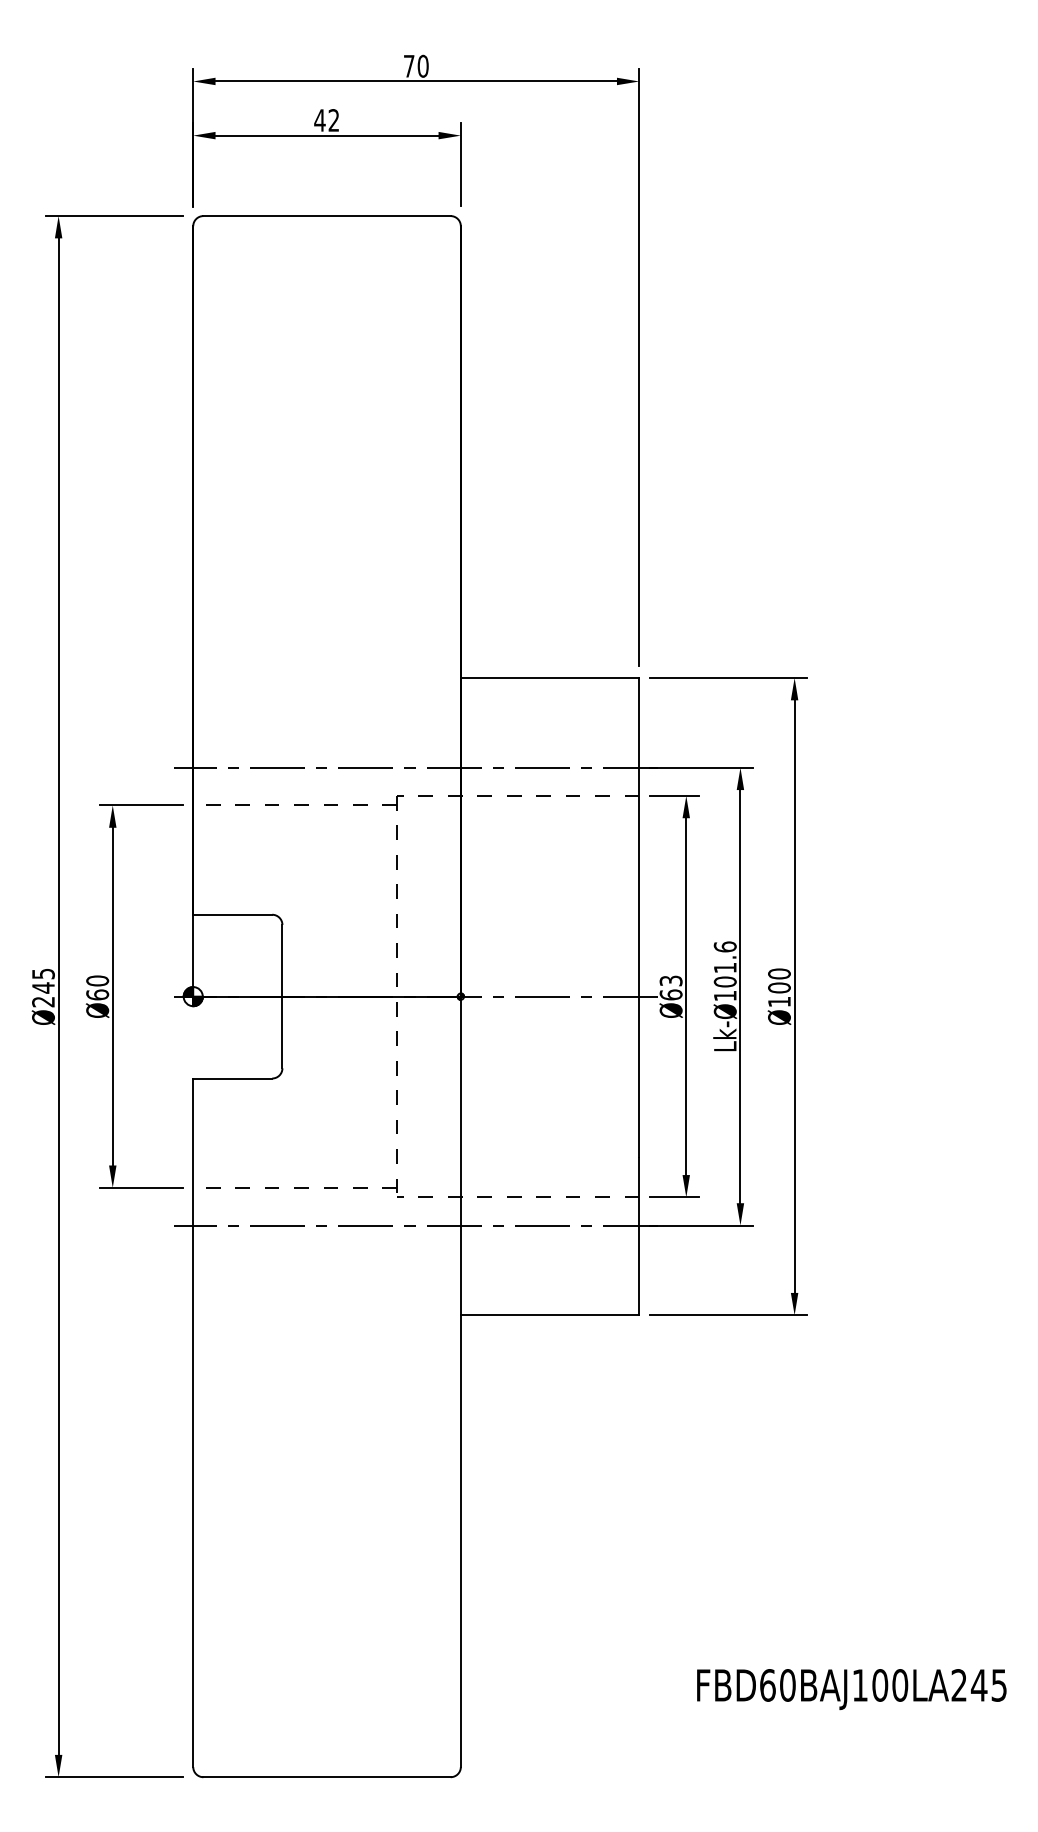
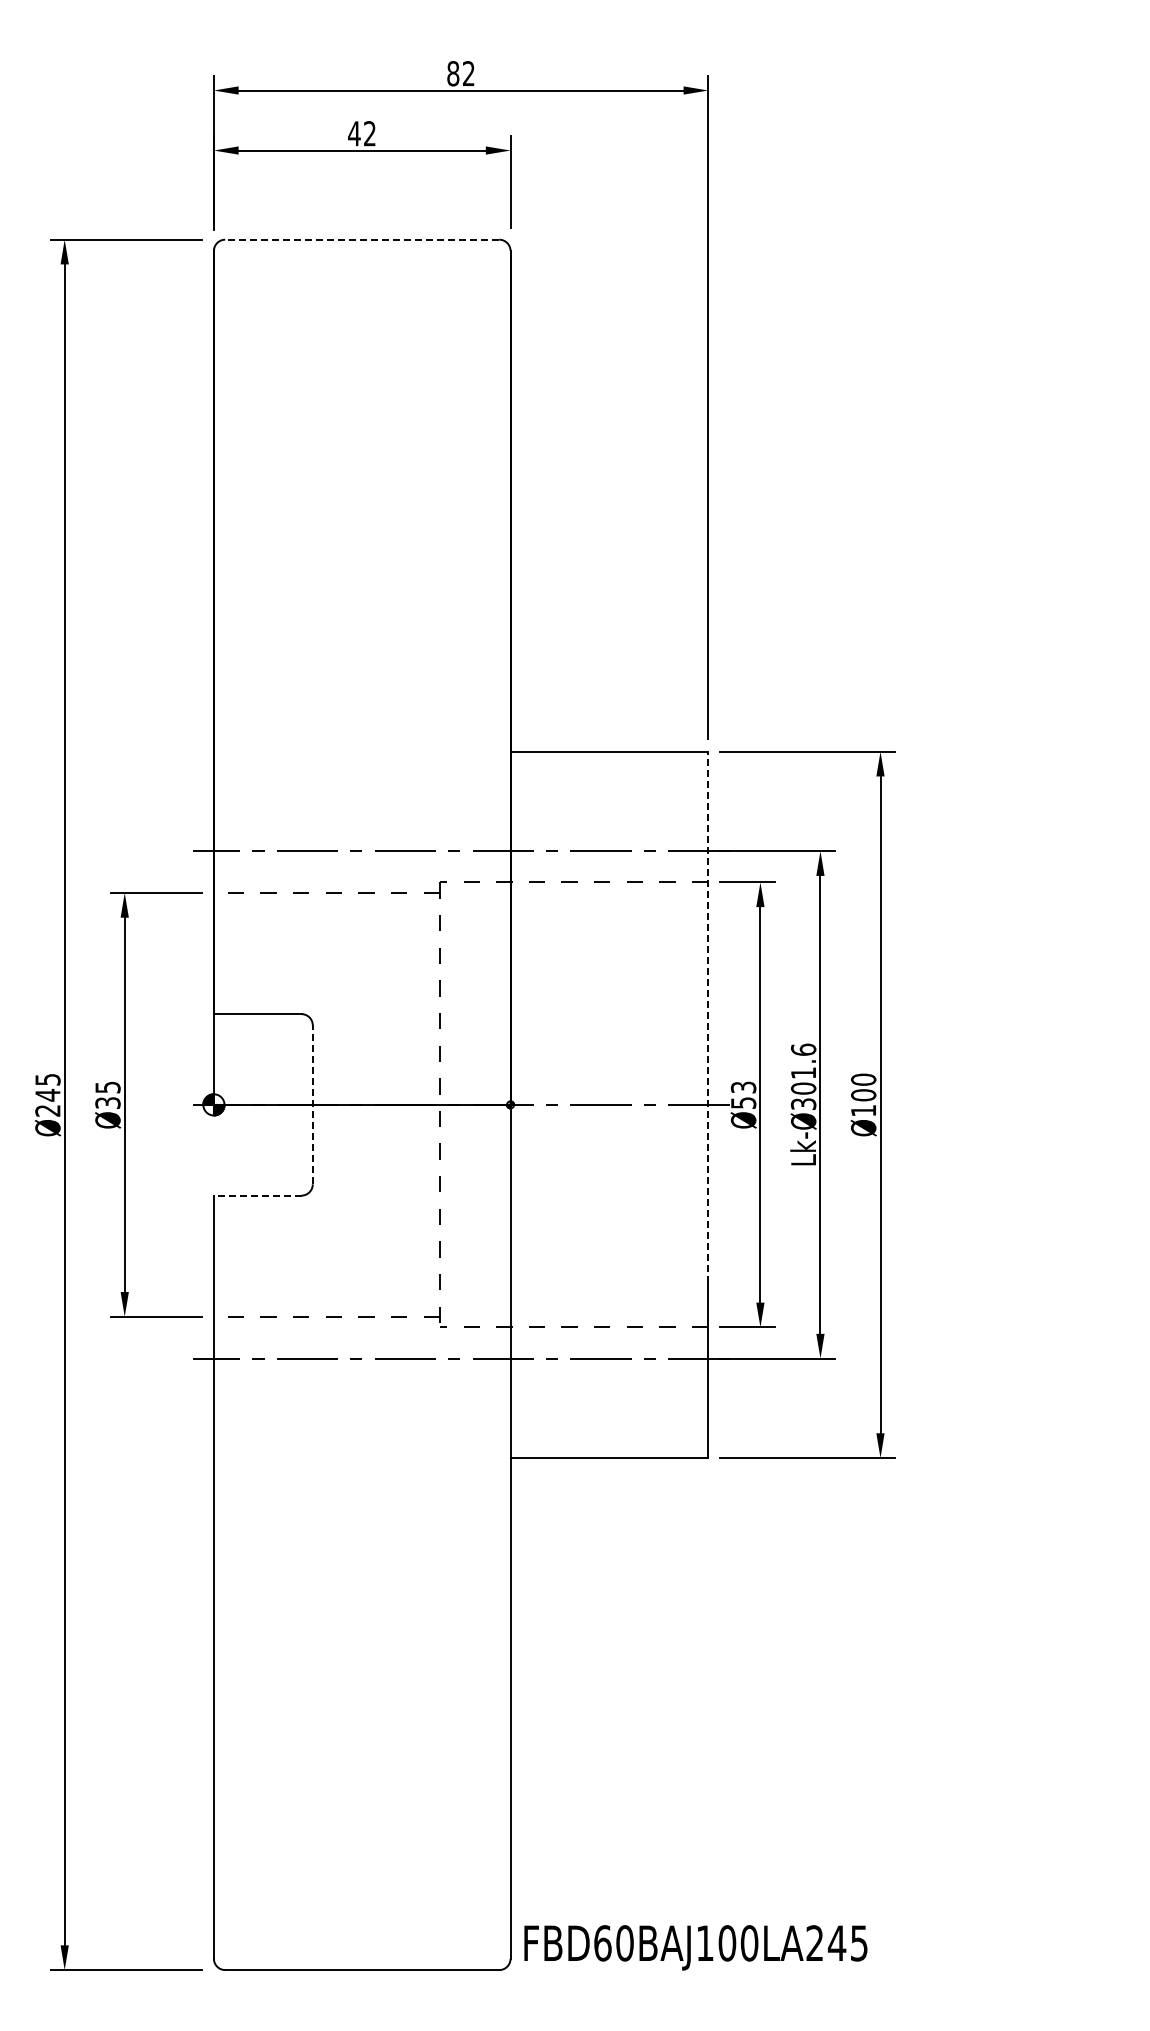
text: (415, 66) -> (460, 73), 70 -> 82
line: (326, 215) -> (361, 239), solid -> dashed
line: (639, 916) -> (708, 1016), solid -> dashed
text: (97, 987) -> (107, 1094), Ø60 -> Ø35
text: (671, 994) -> (743, 1102), Ø63 -> Ø53
text: (725, 995) -> (803, 1103), Lk-Ø101.6 -> Lk-Ø301.6
line: (282, 996) -> (312, 1104), solid -> dashed
line: (232, 1078) -> (257, 1195), solid -> dashed
text: (851, 1689) -> (695, 1947), moved

